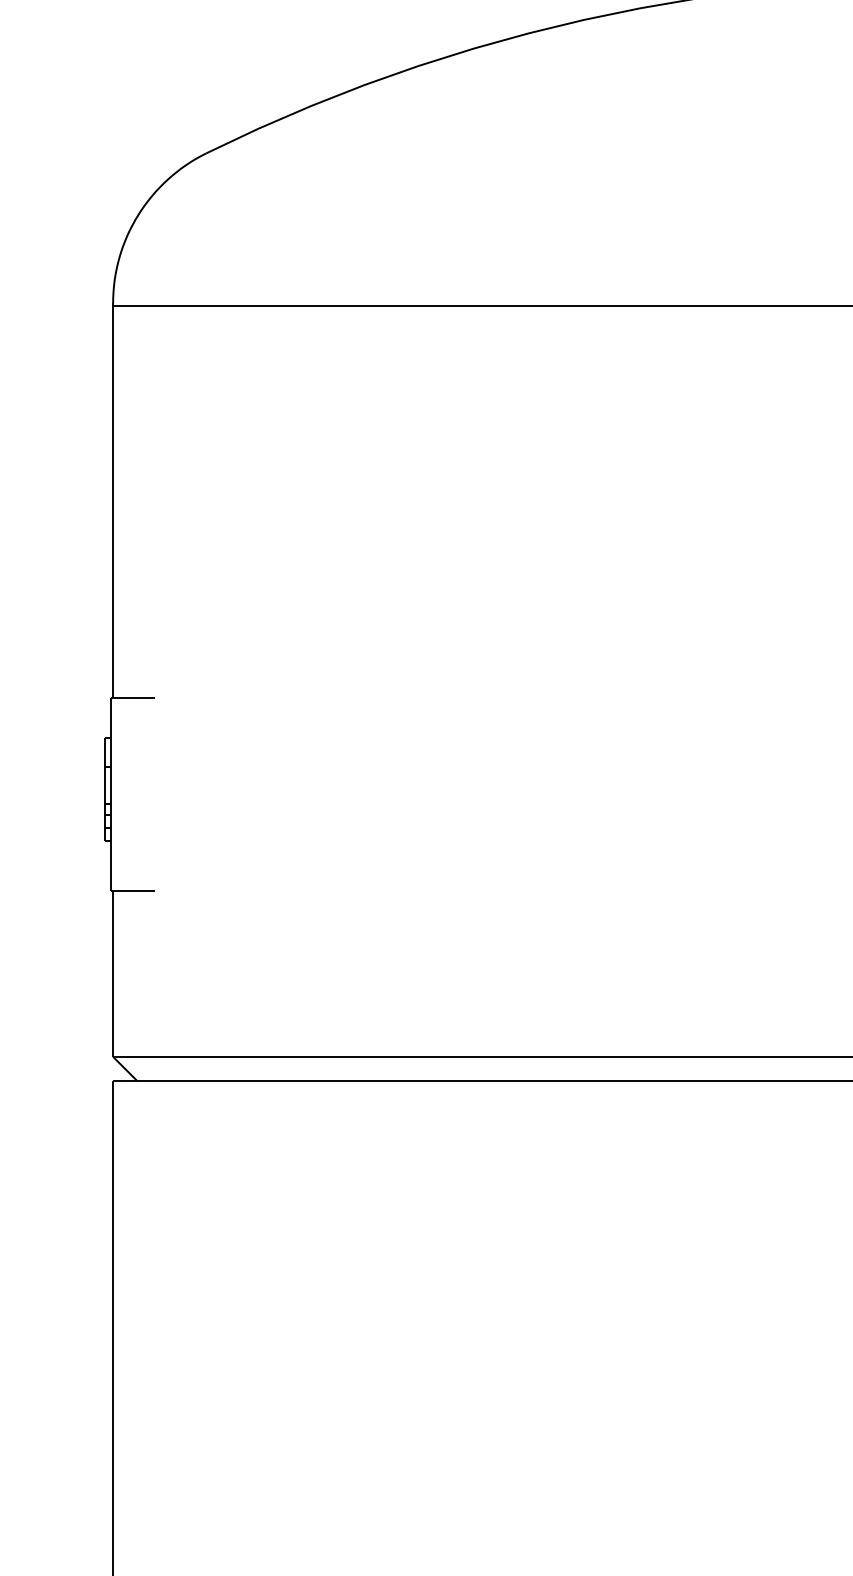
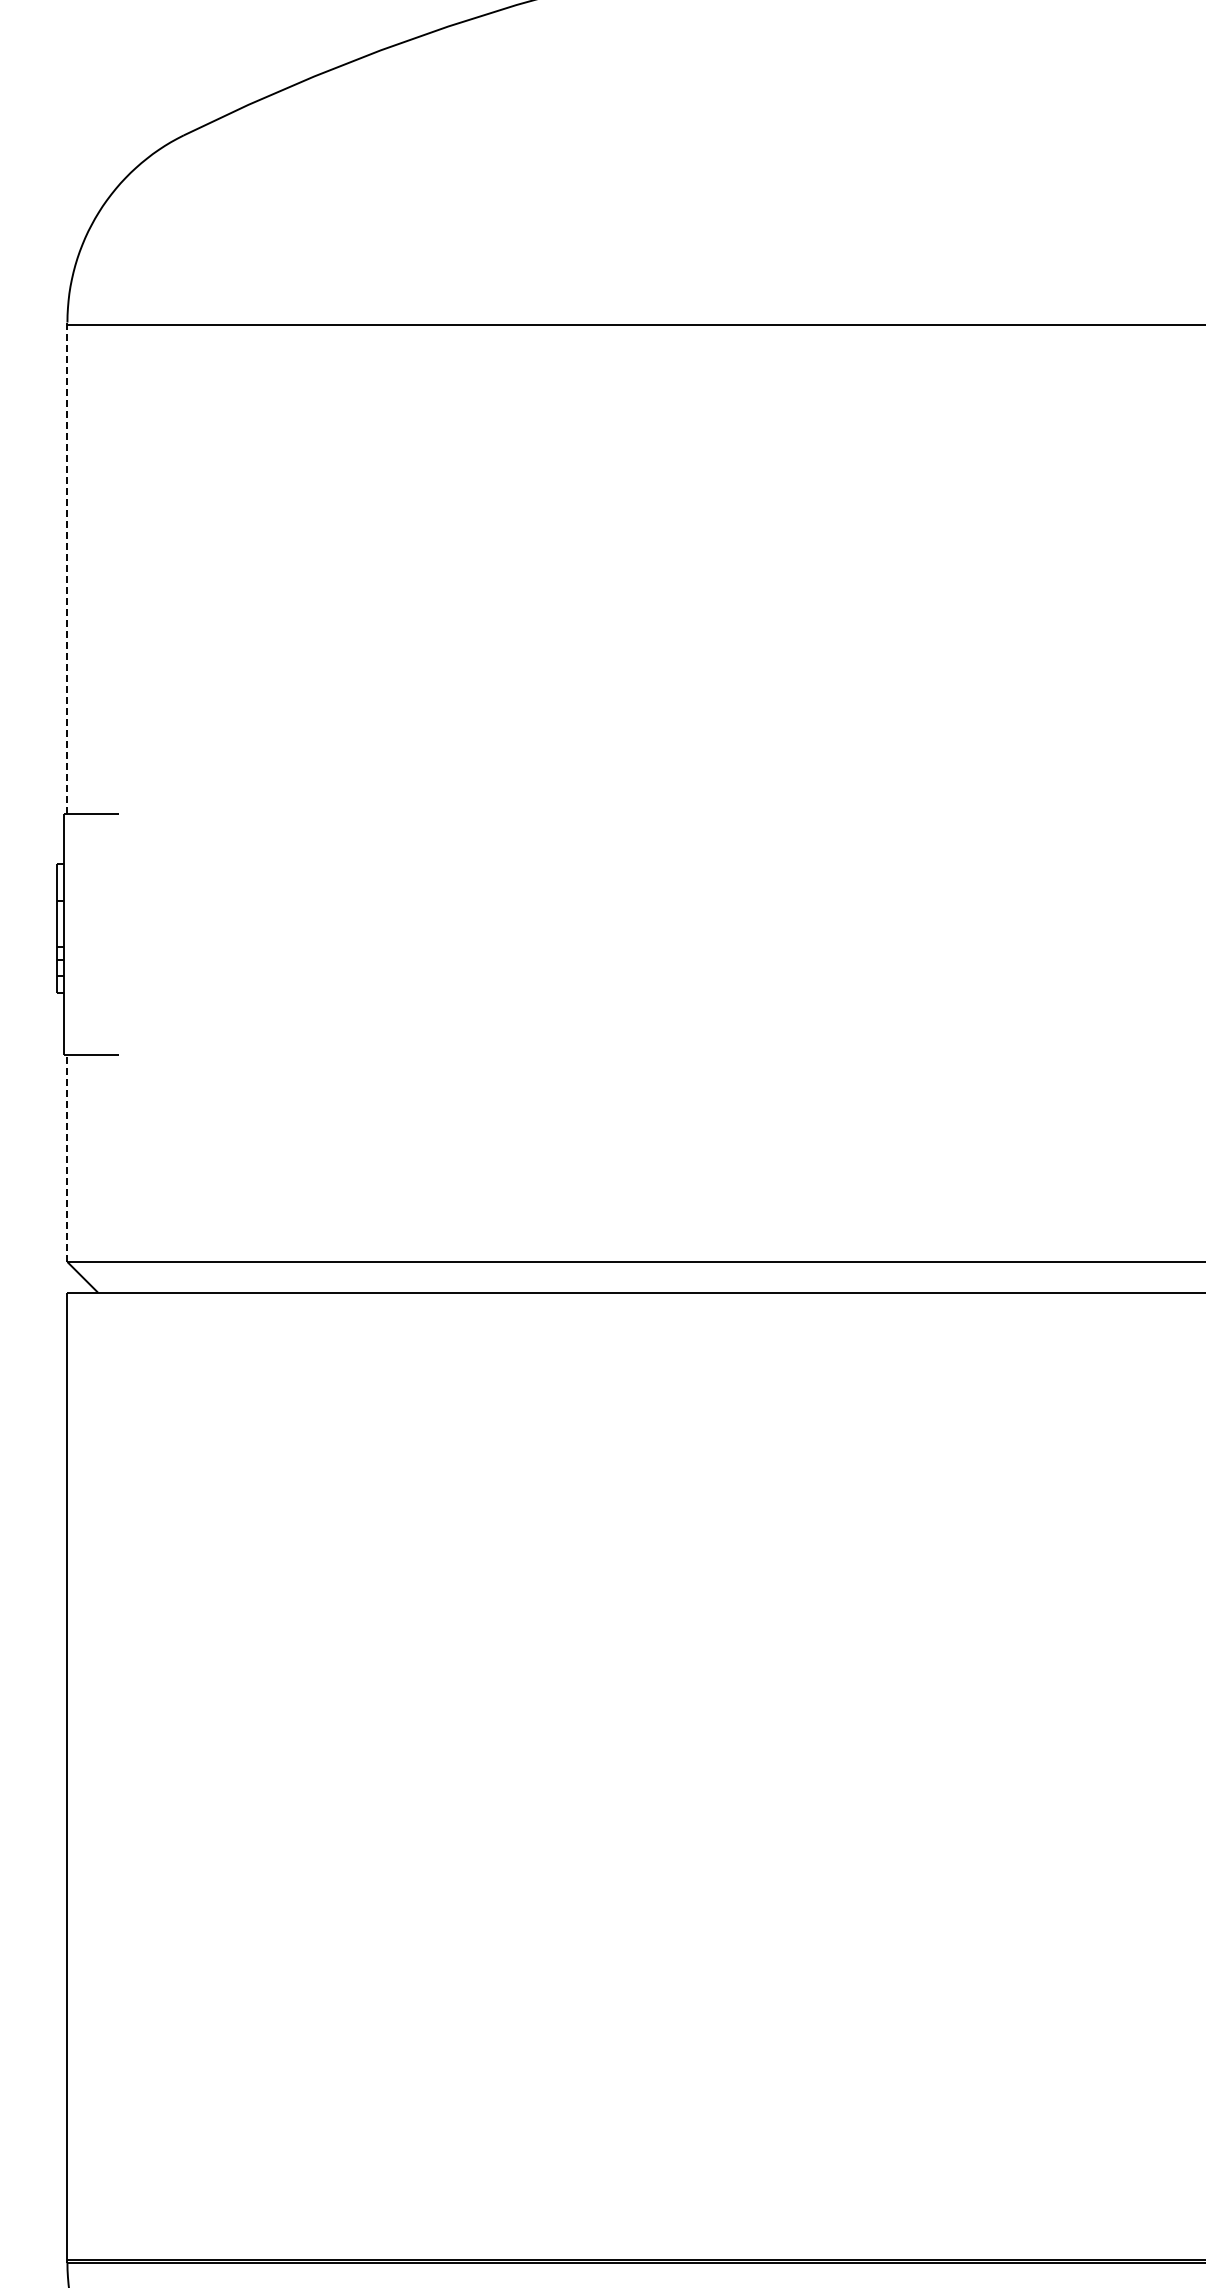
line: (113, 501) -> (67, 569), solid -> dashed
line: (113, 973) -> (67, 1158), solid -> dashed

